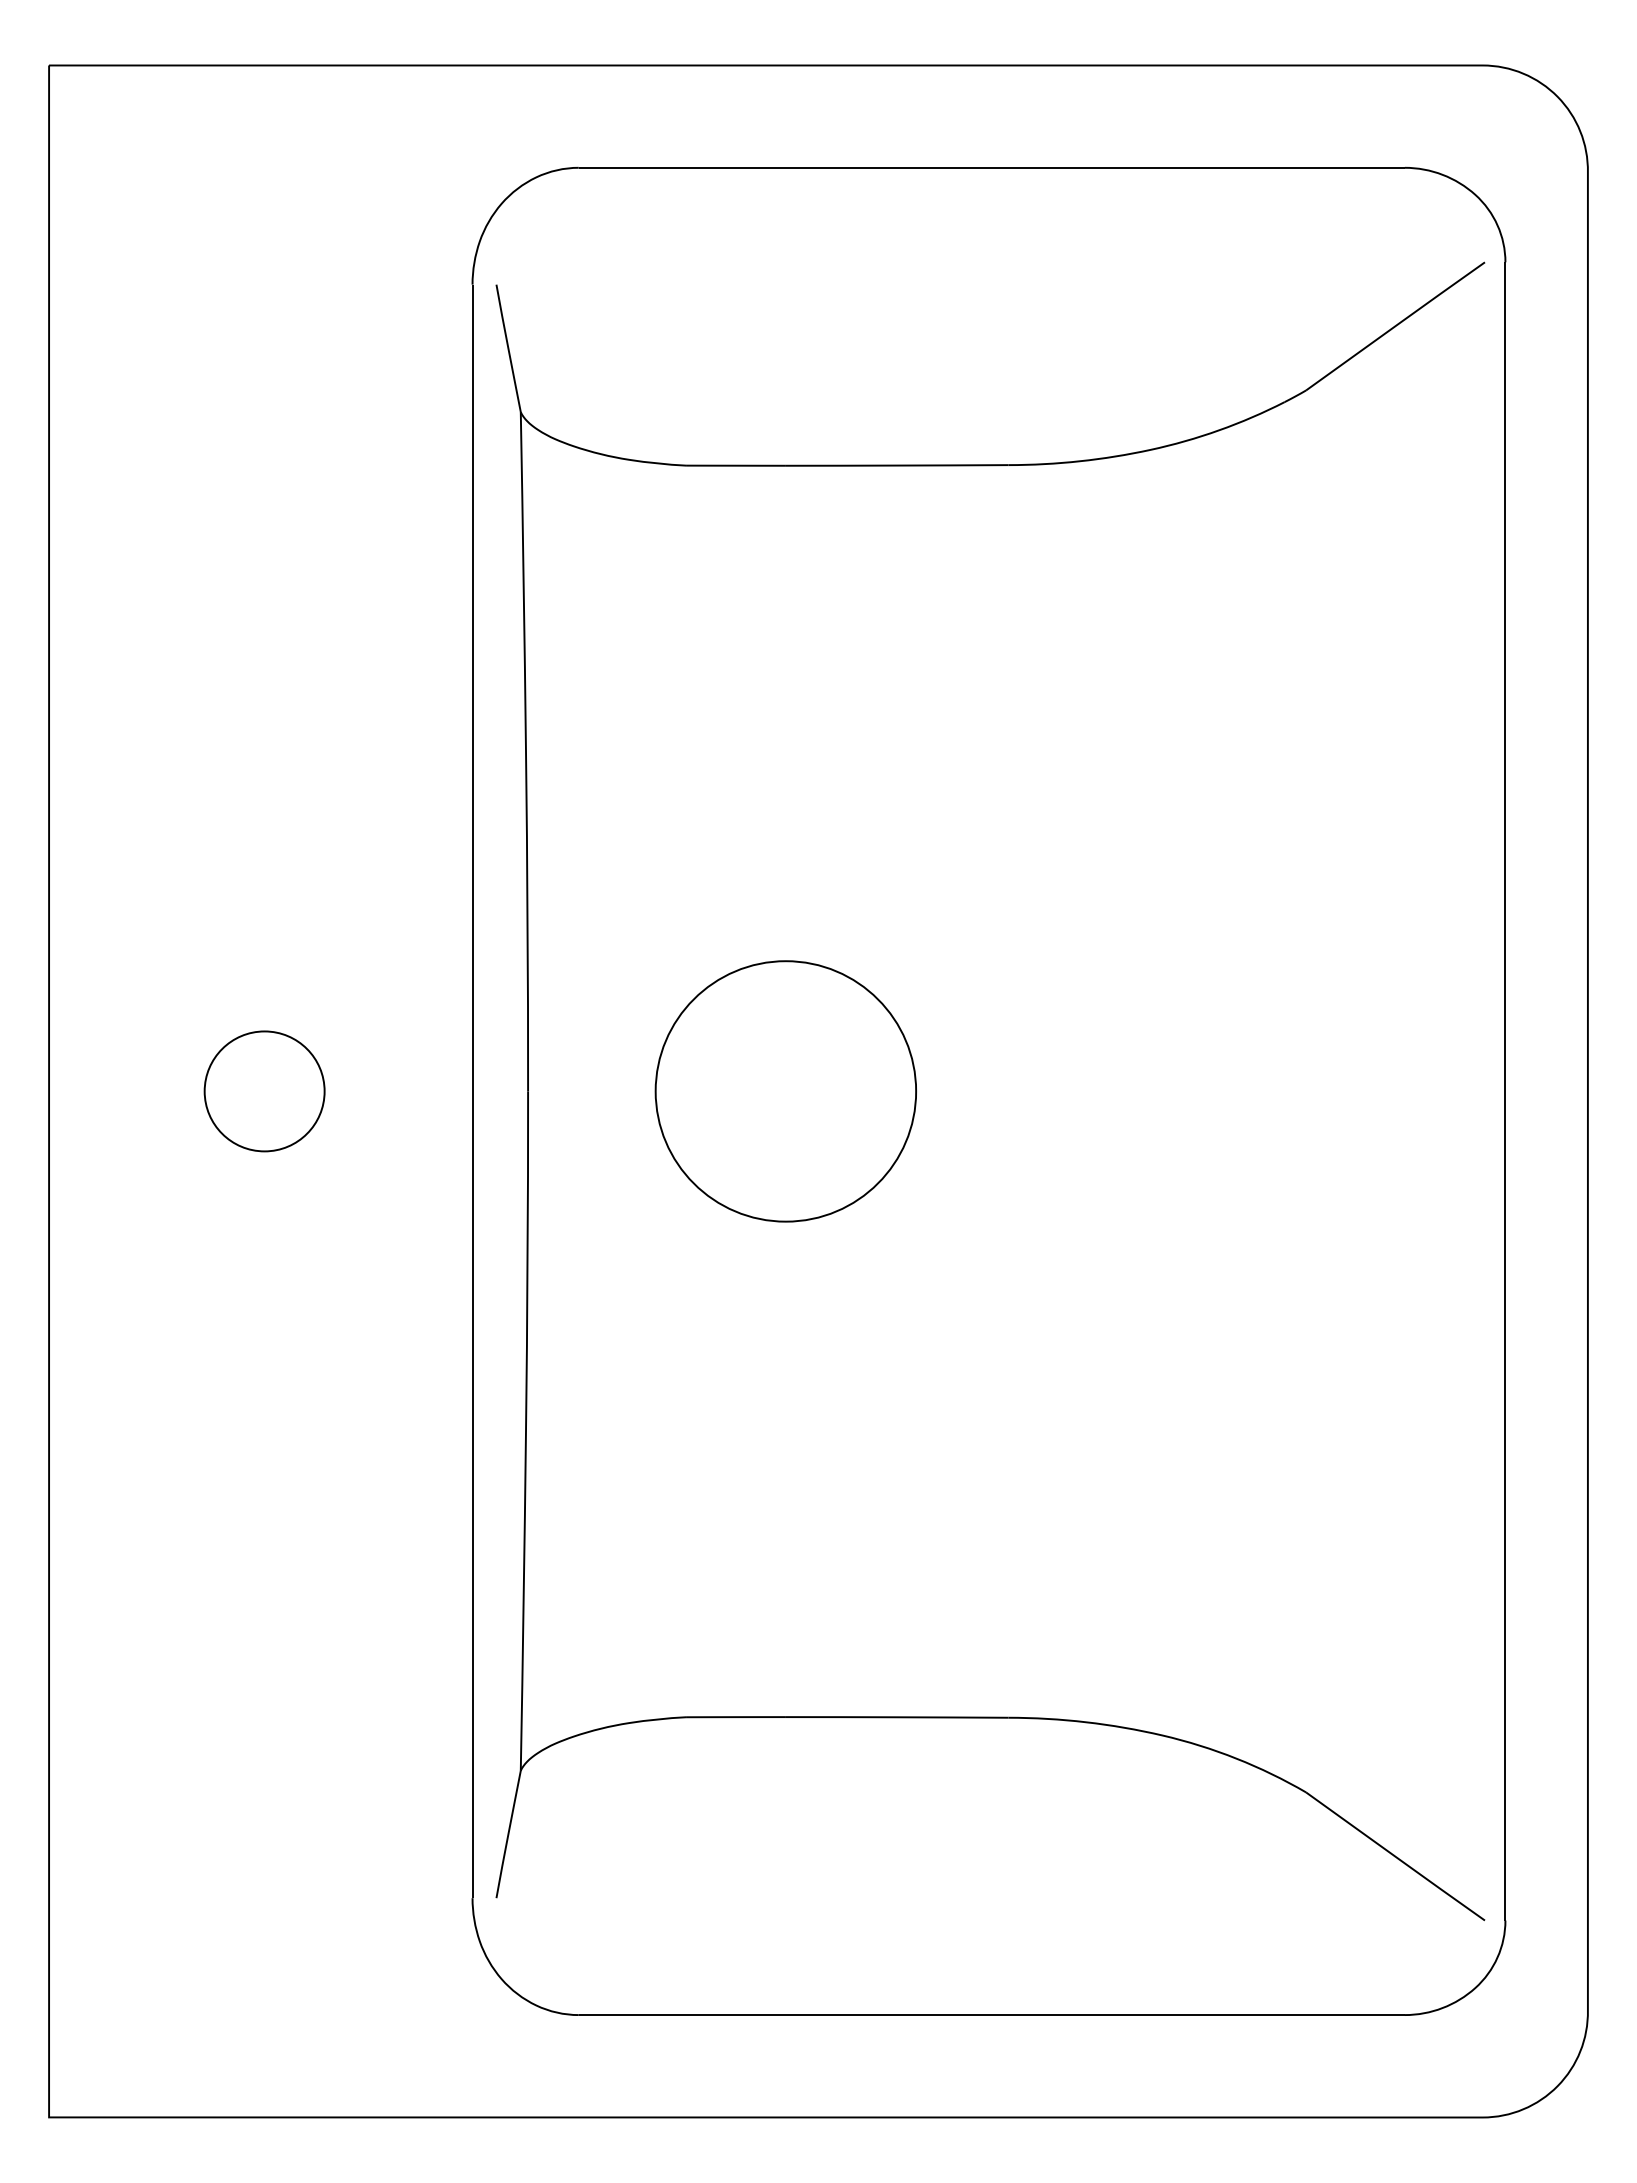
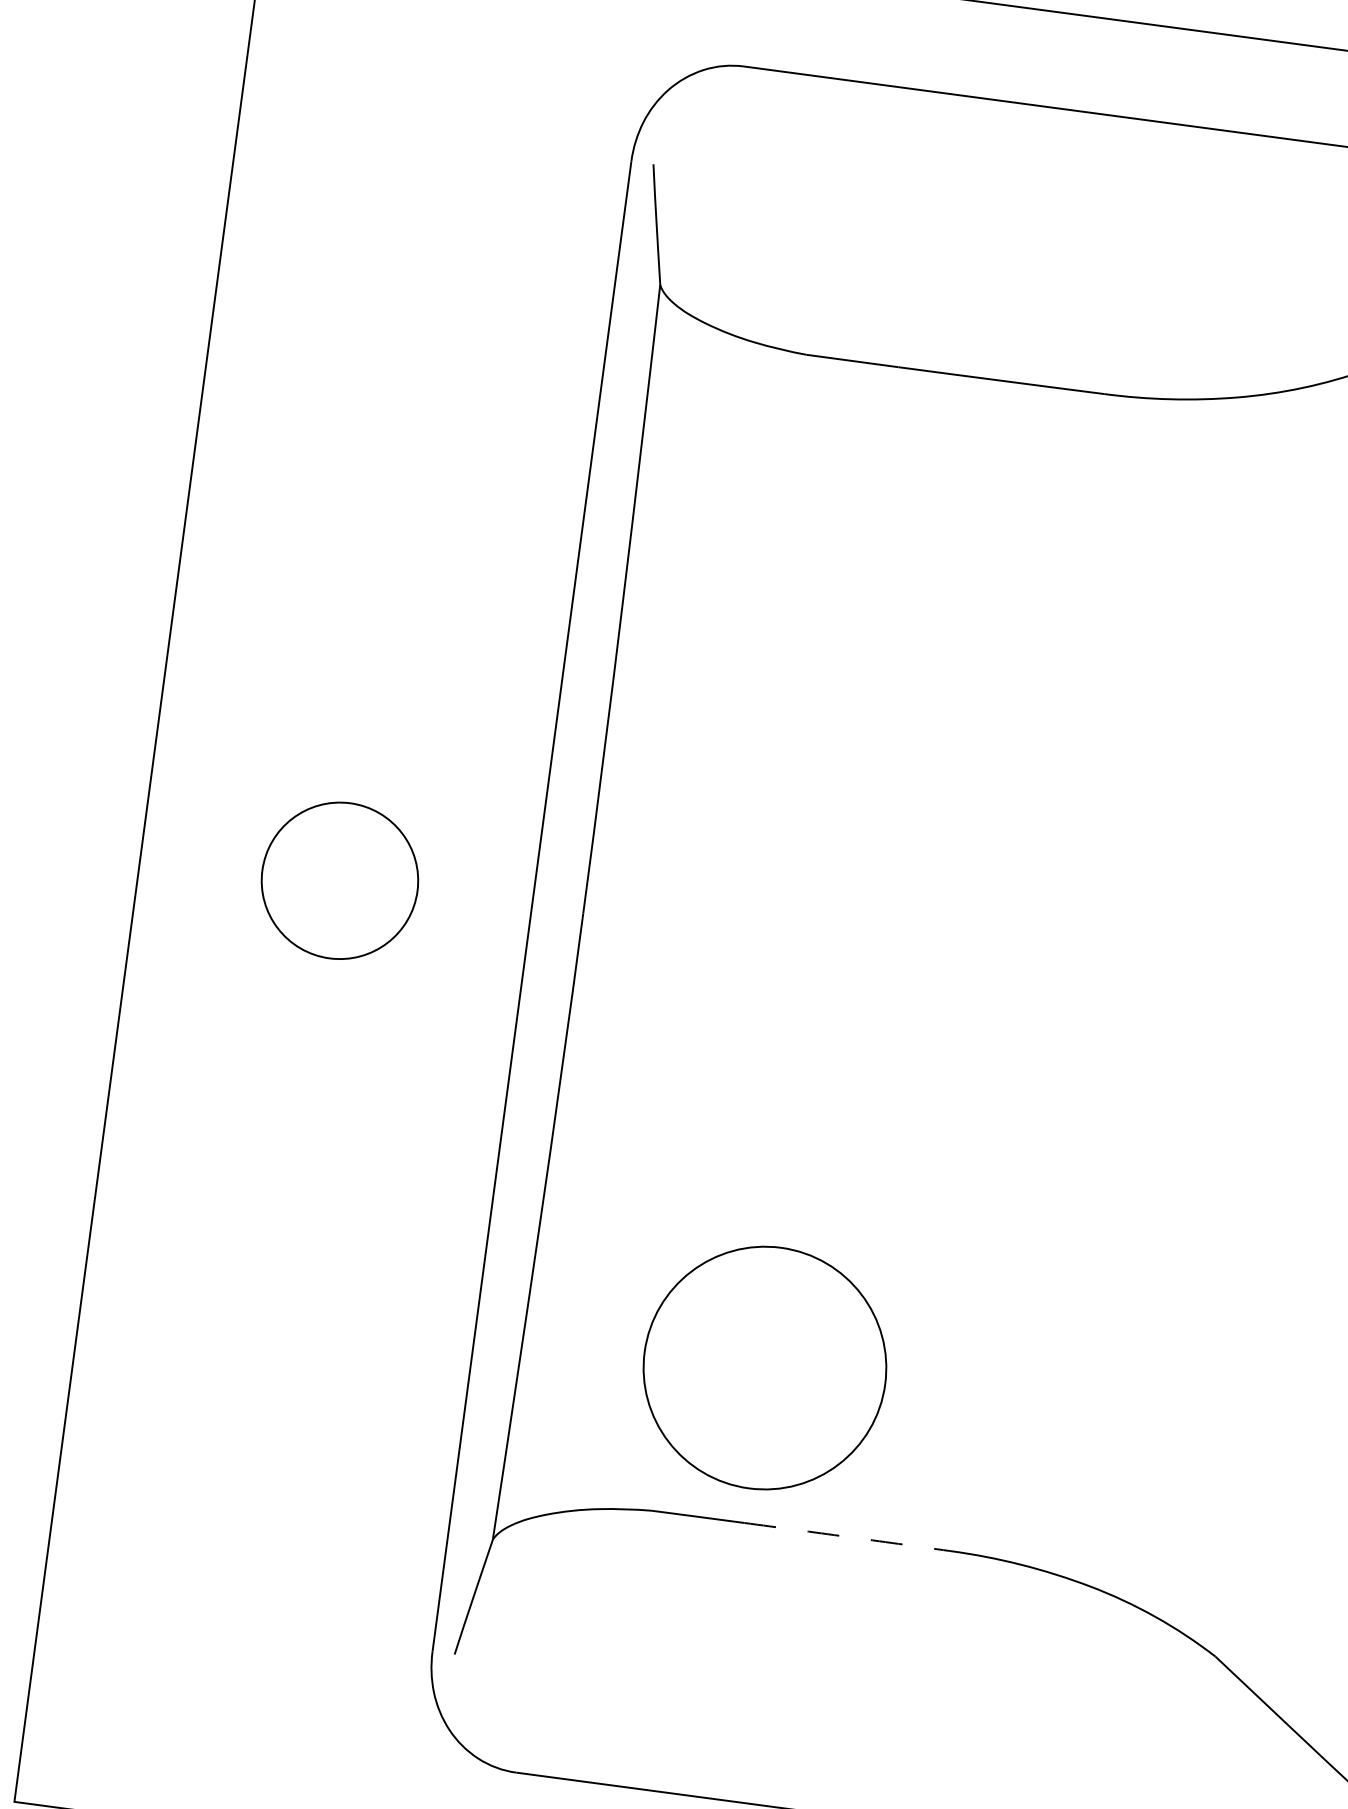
circle: (264, 1091) -> (339, 880), size x1.4
part: (785, 1091) -> (764, 1368), moved
line: (897, 1717) -> (847, 1537), solid -> dashed

